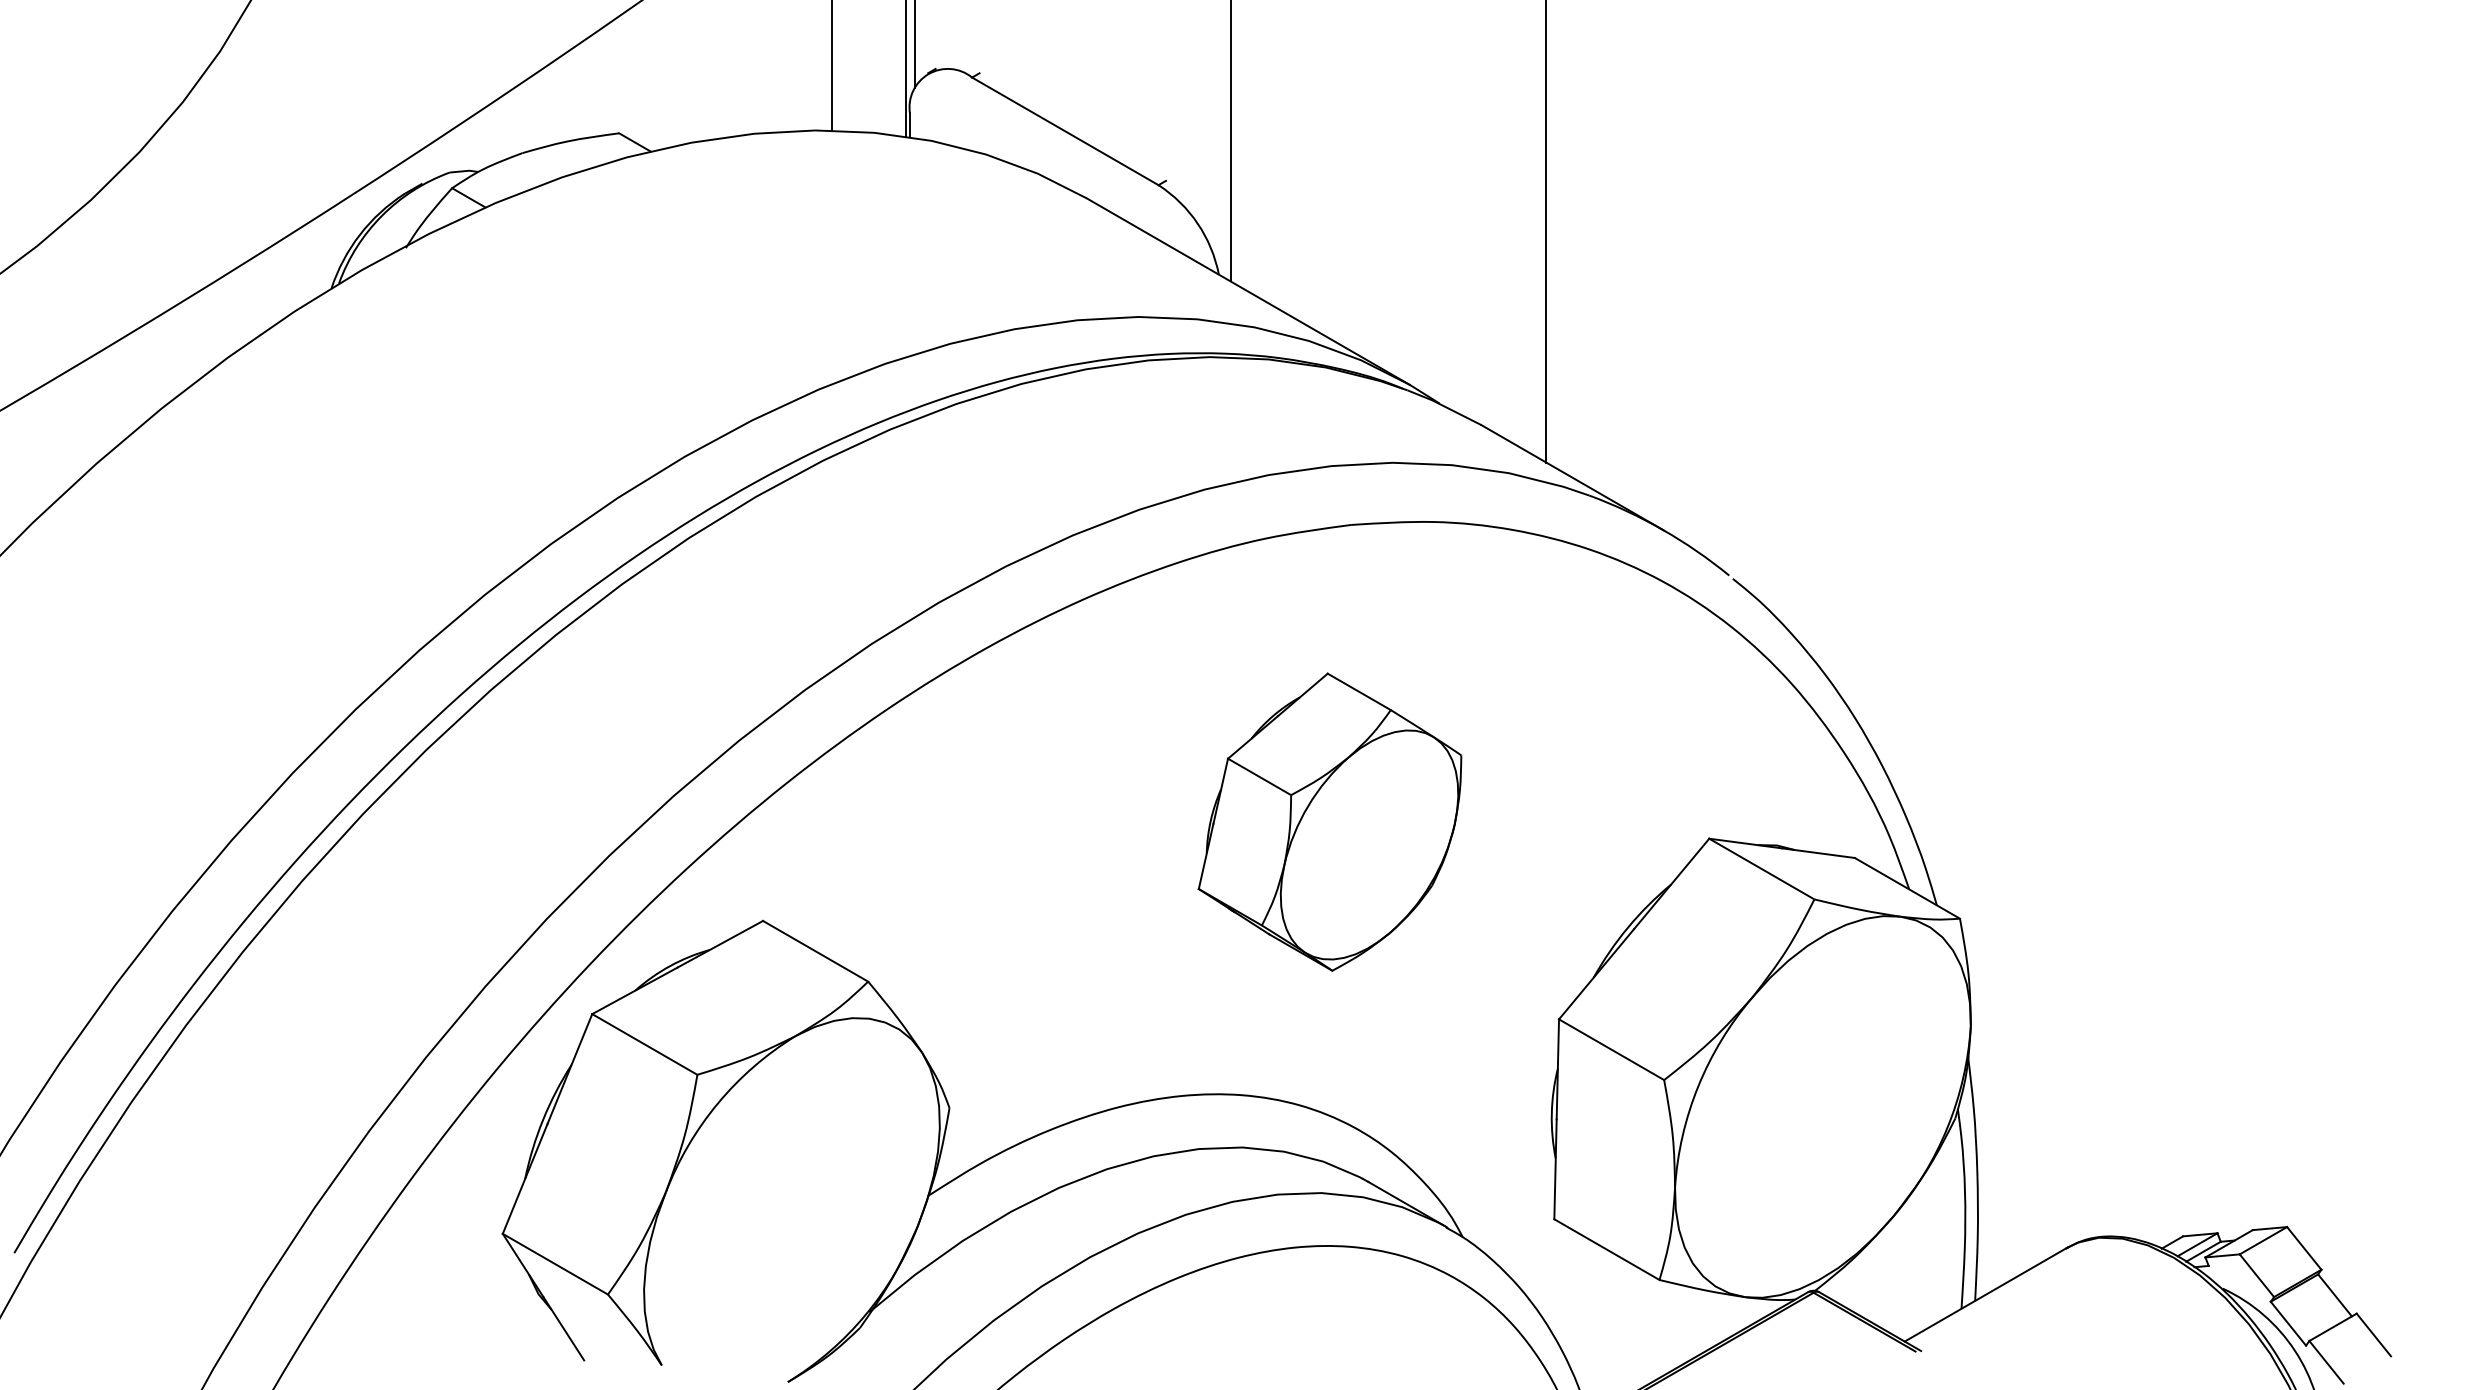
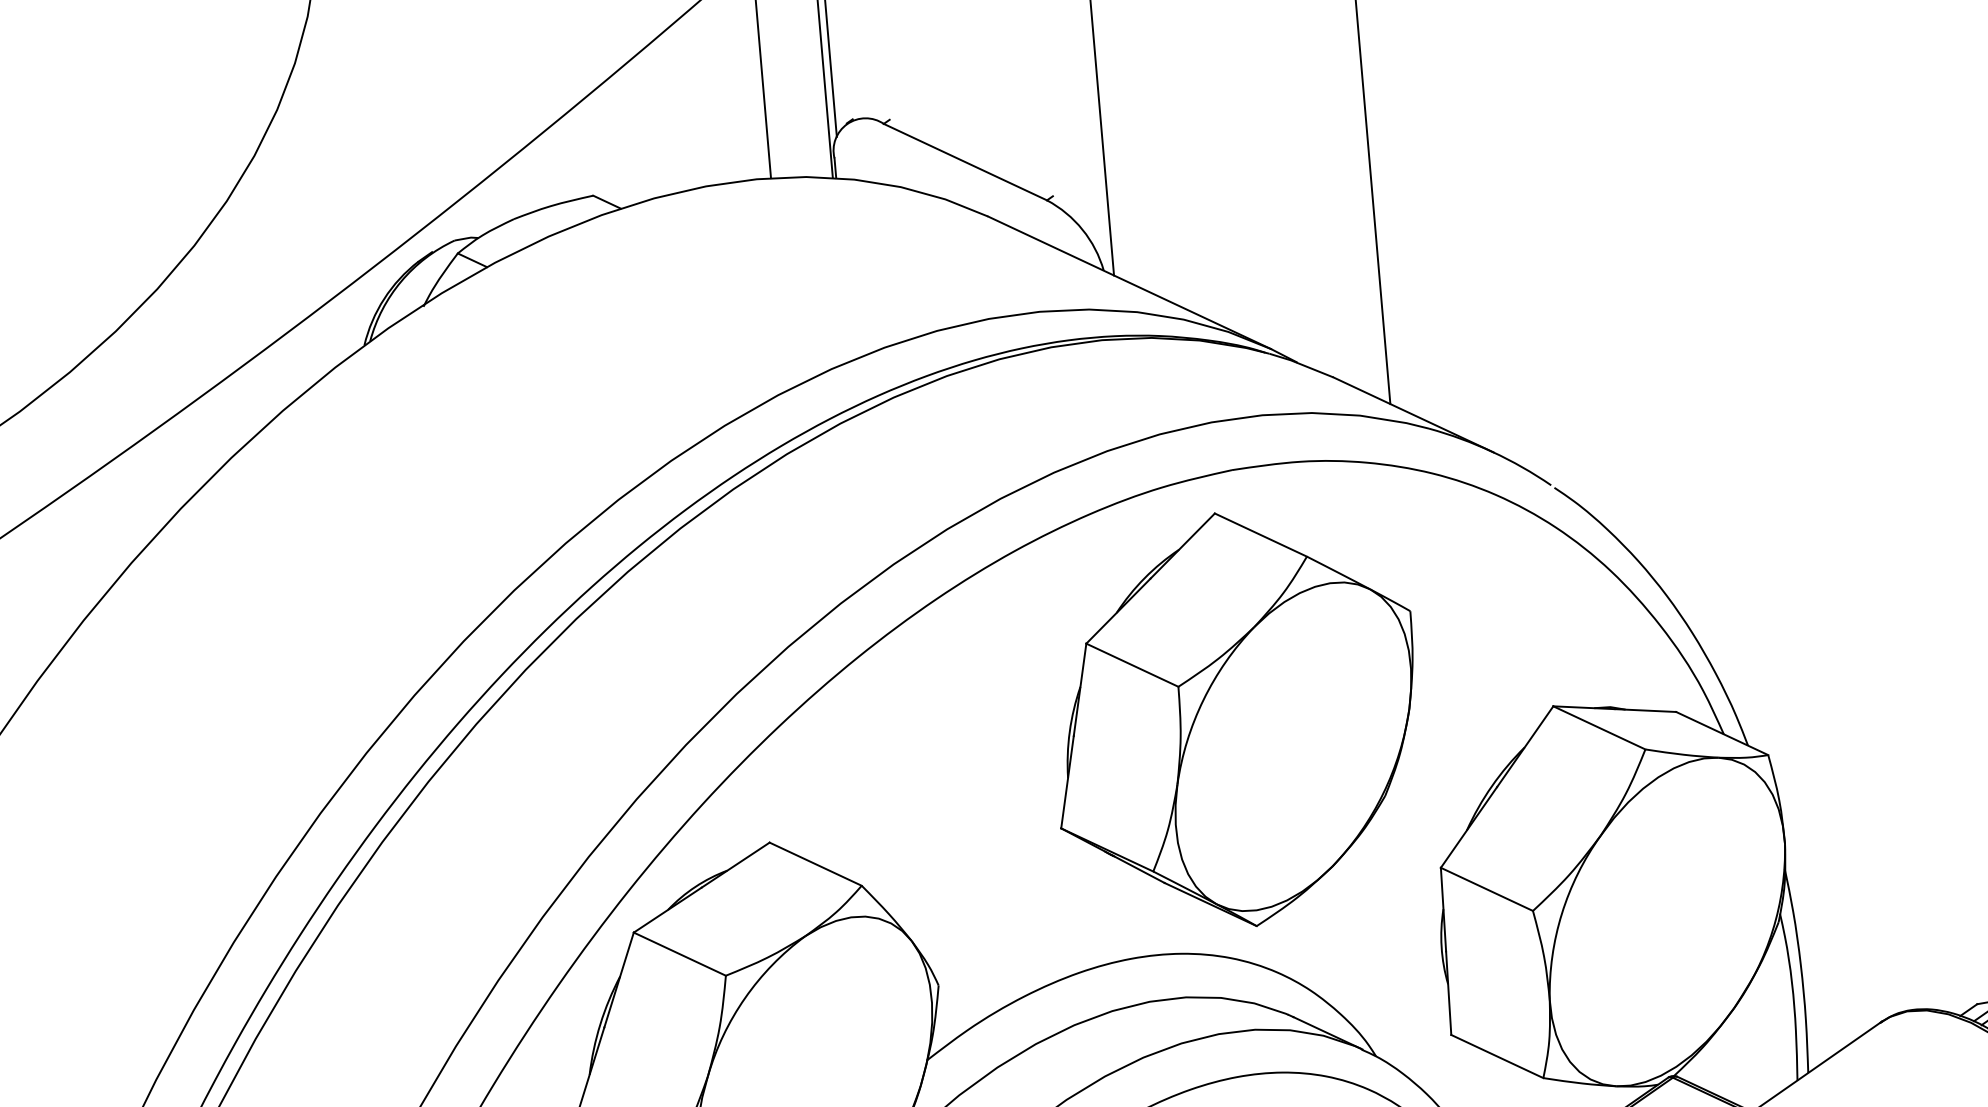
part: (1329, 821) -> (1235, 719), size x1.67

